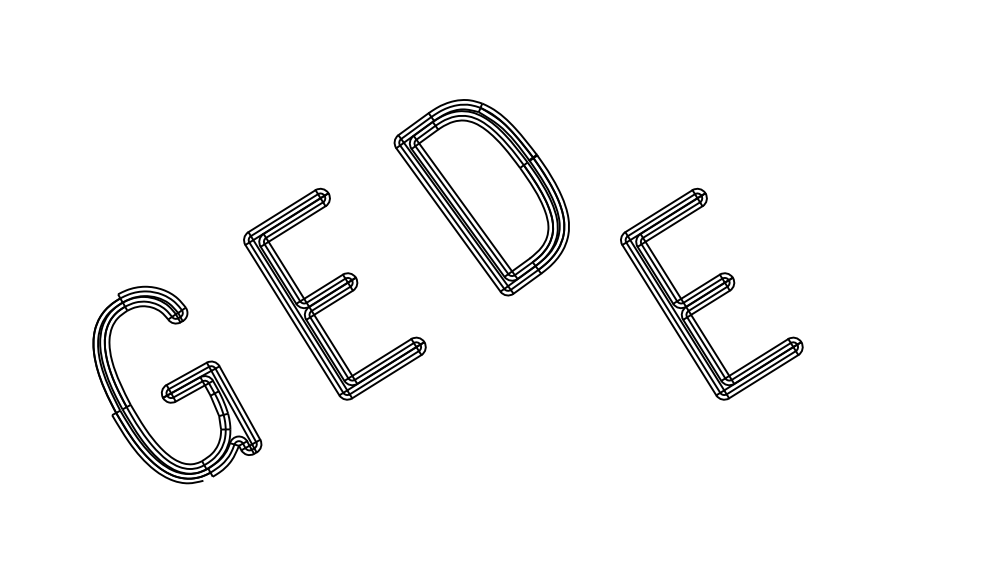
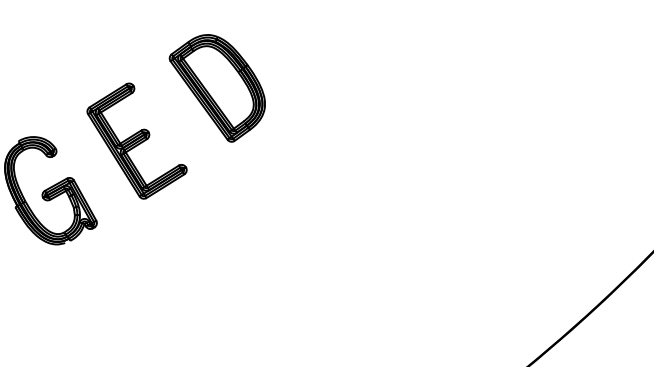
part: (710, 293) -> (342, 140), removed

